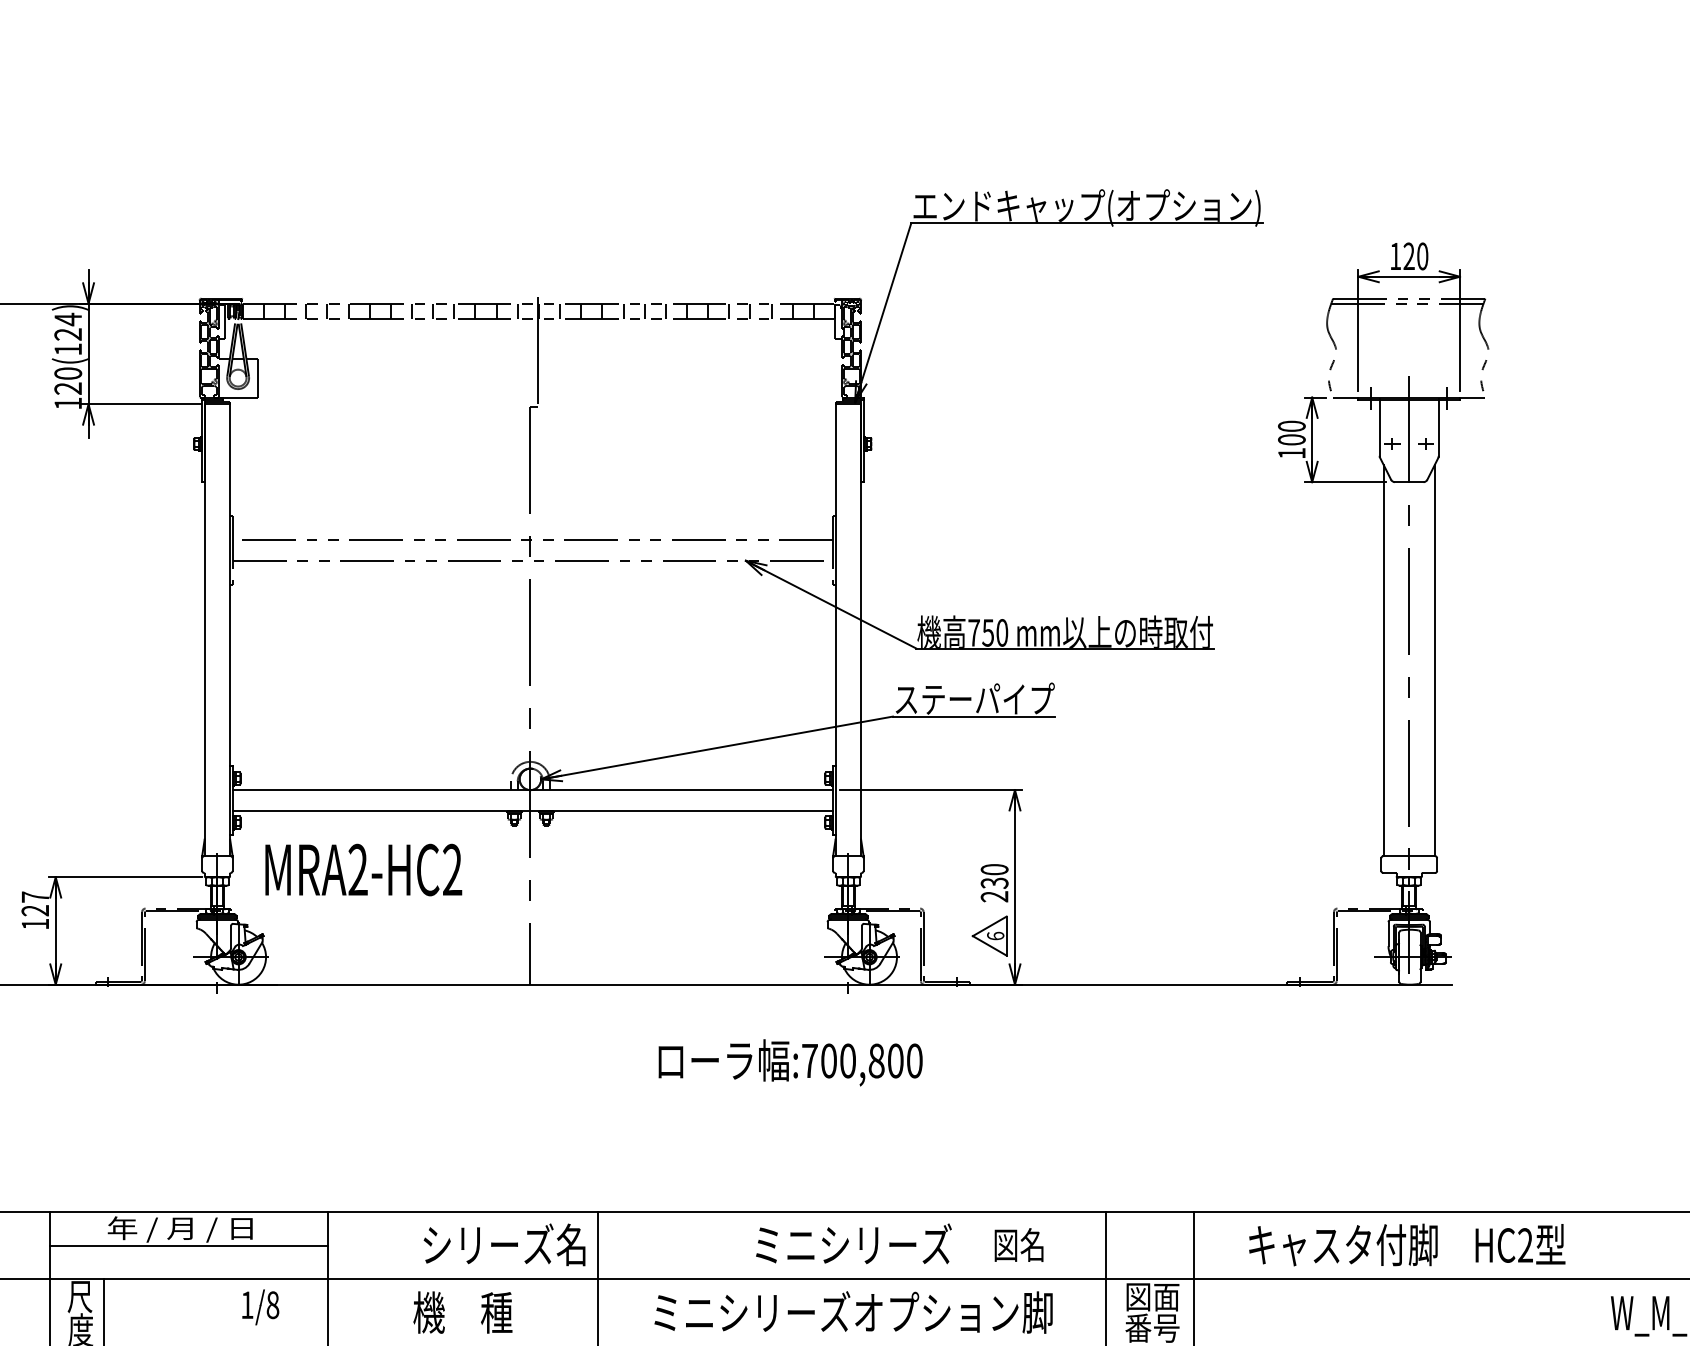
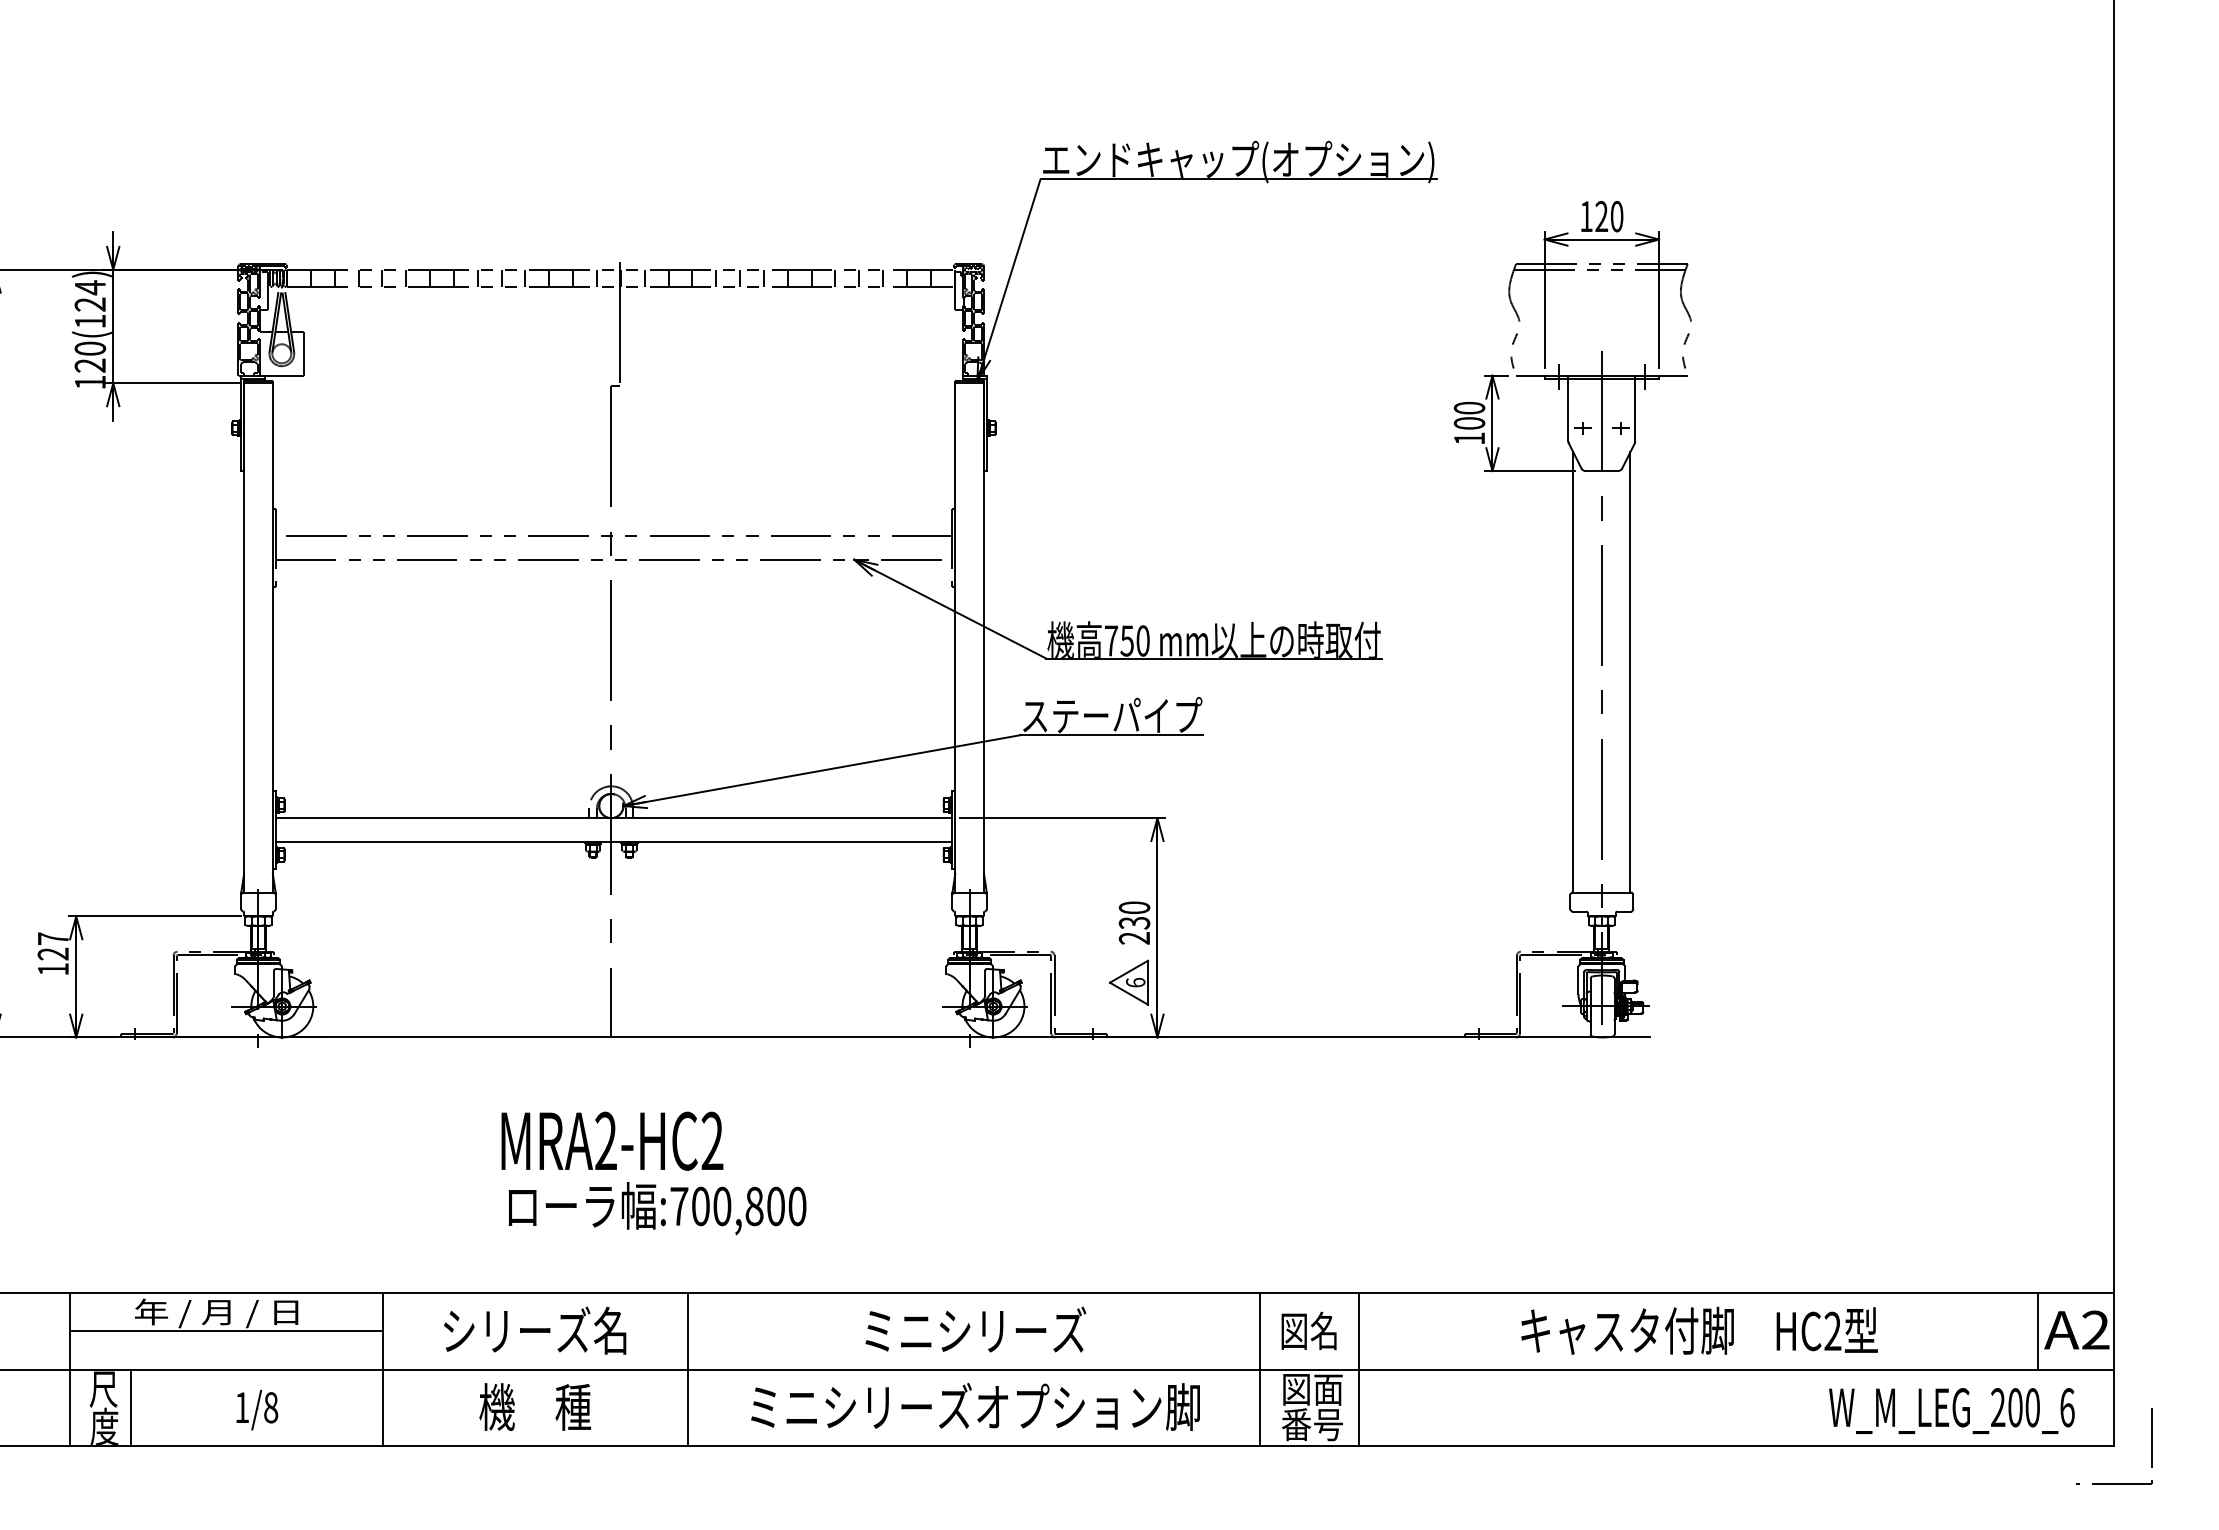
text: (363, 869) -> (612, 1140), moved
text: (790, 1062) -> (657, 1208), moved
text: (504, 1244) -> (535, 1330), moved
text: (1018, 1244) -> (1308, 1330), moved
text: (1407, 1244) -> (1699, 1330), moved
part: (260, 1307) -> (257, 1410), moved

